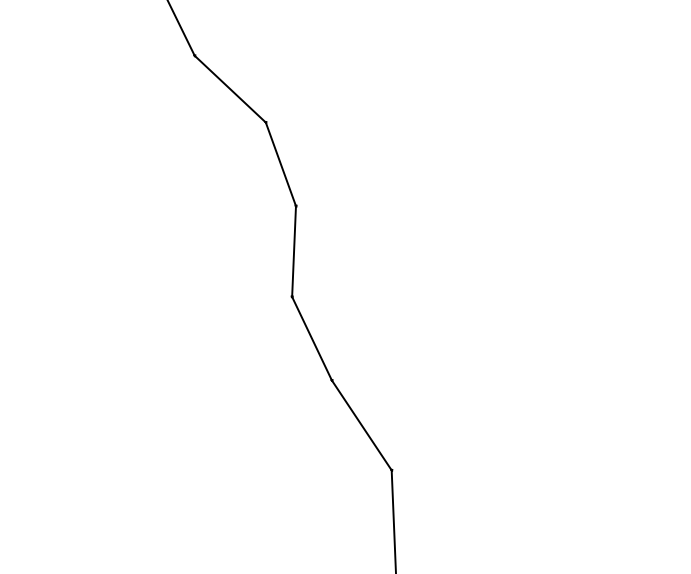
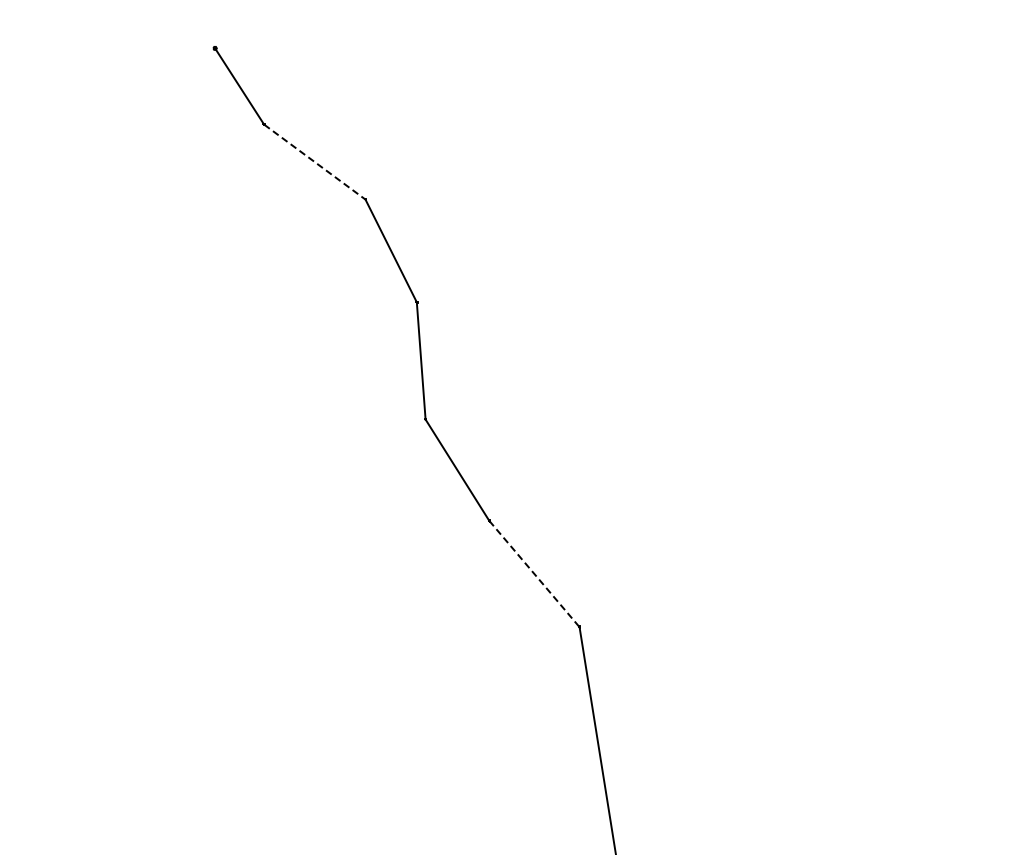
line: (230, 89) -> (315, 162), solid -> dashed
line: (361, 425) -> (534, 574), solid -> dashed

